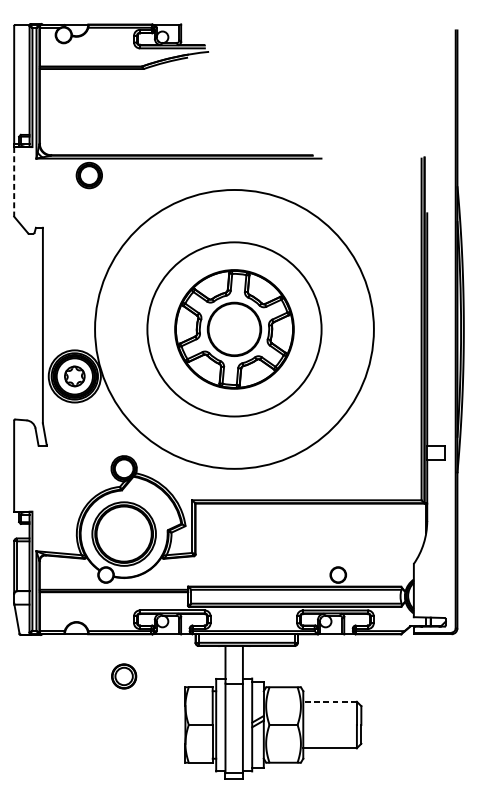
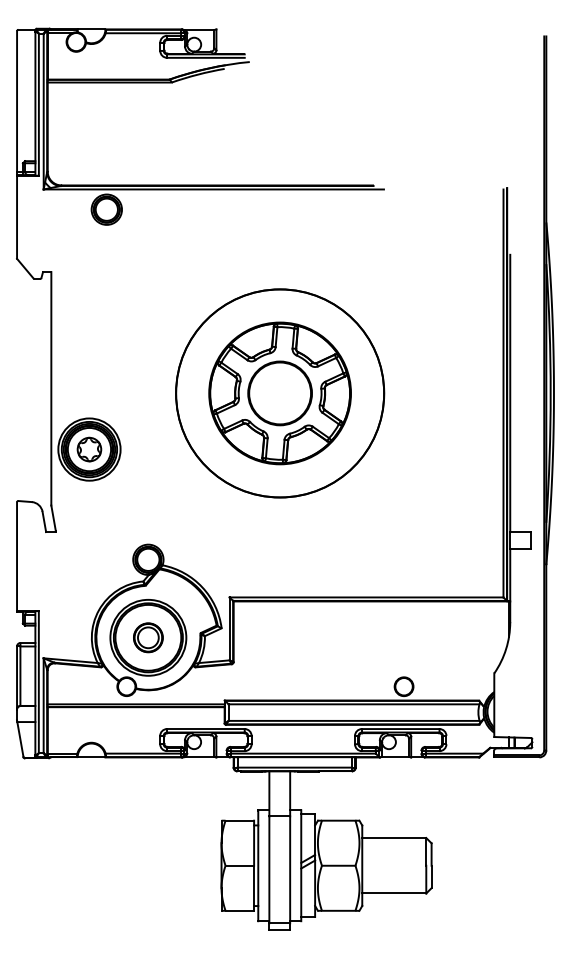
line: (14, 182) -> (17, 217), dashed -> solid
circle: (234, 329) -> (280, 393), size x0.62
part: (124, 676) -> (148, 637), moved
line: (329, 702) -> (393, 838), dashed -> solid

